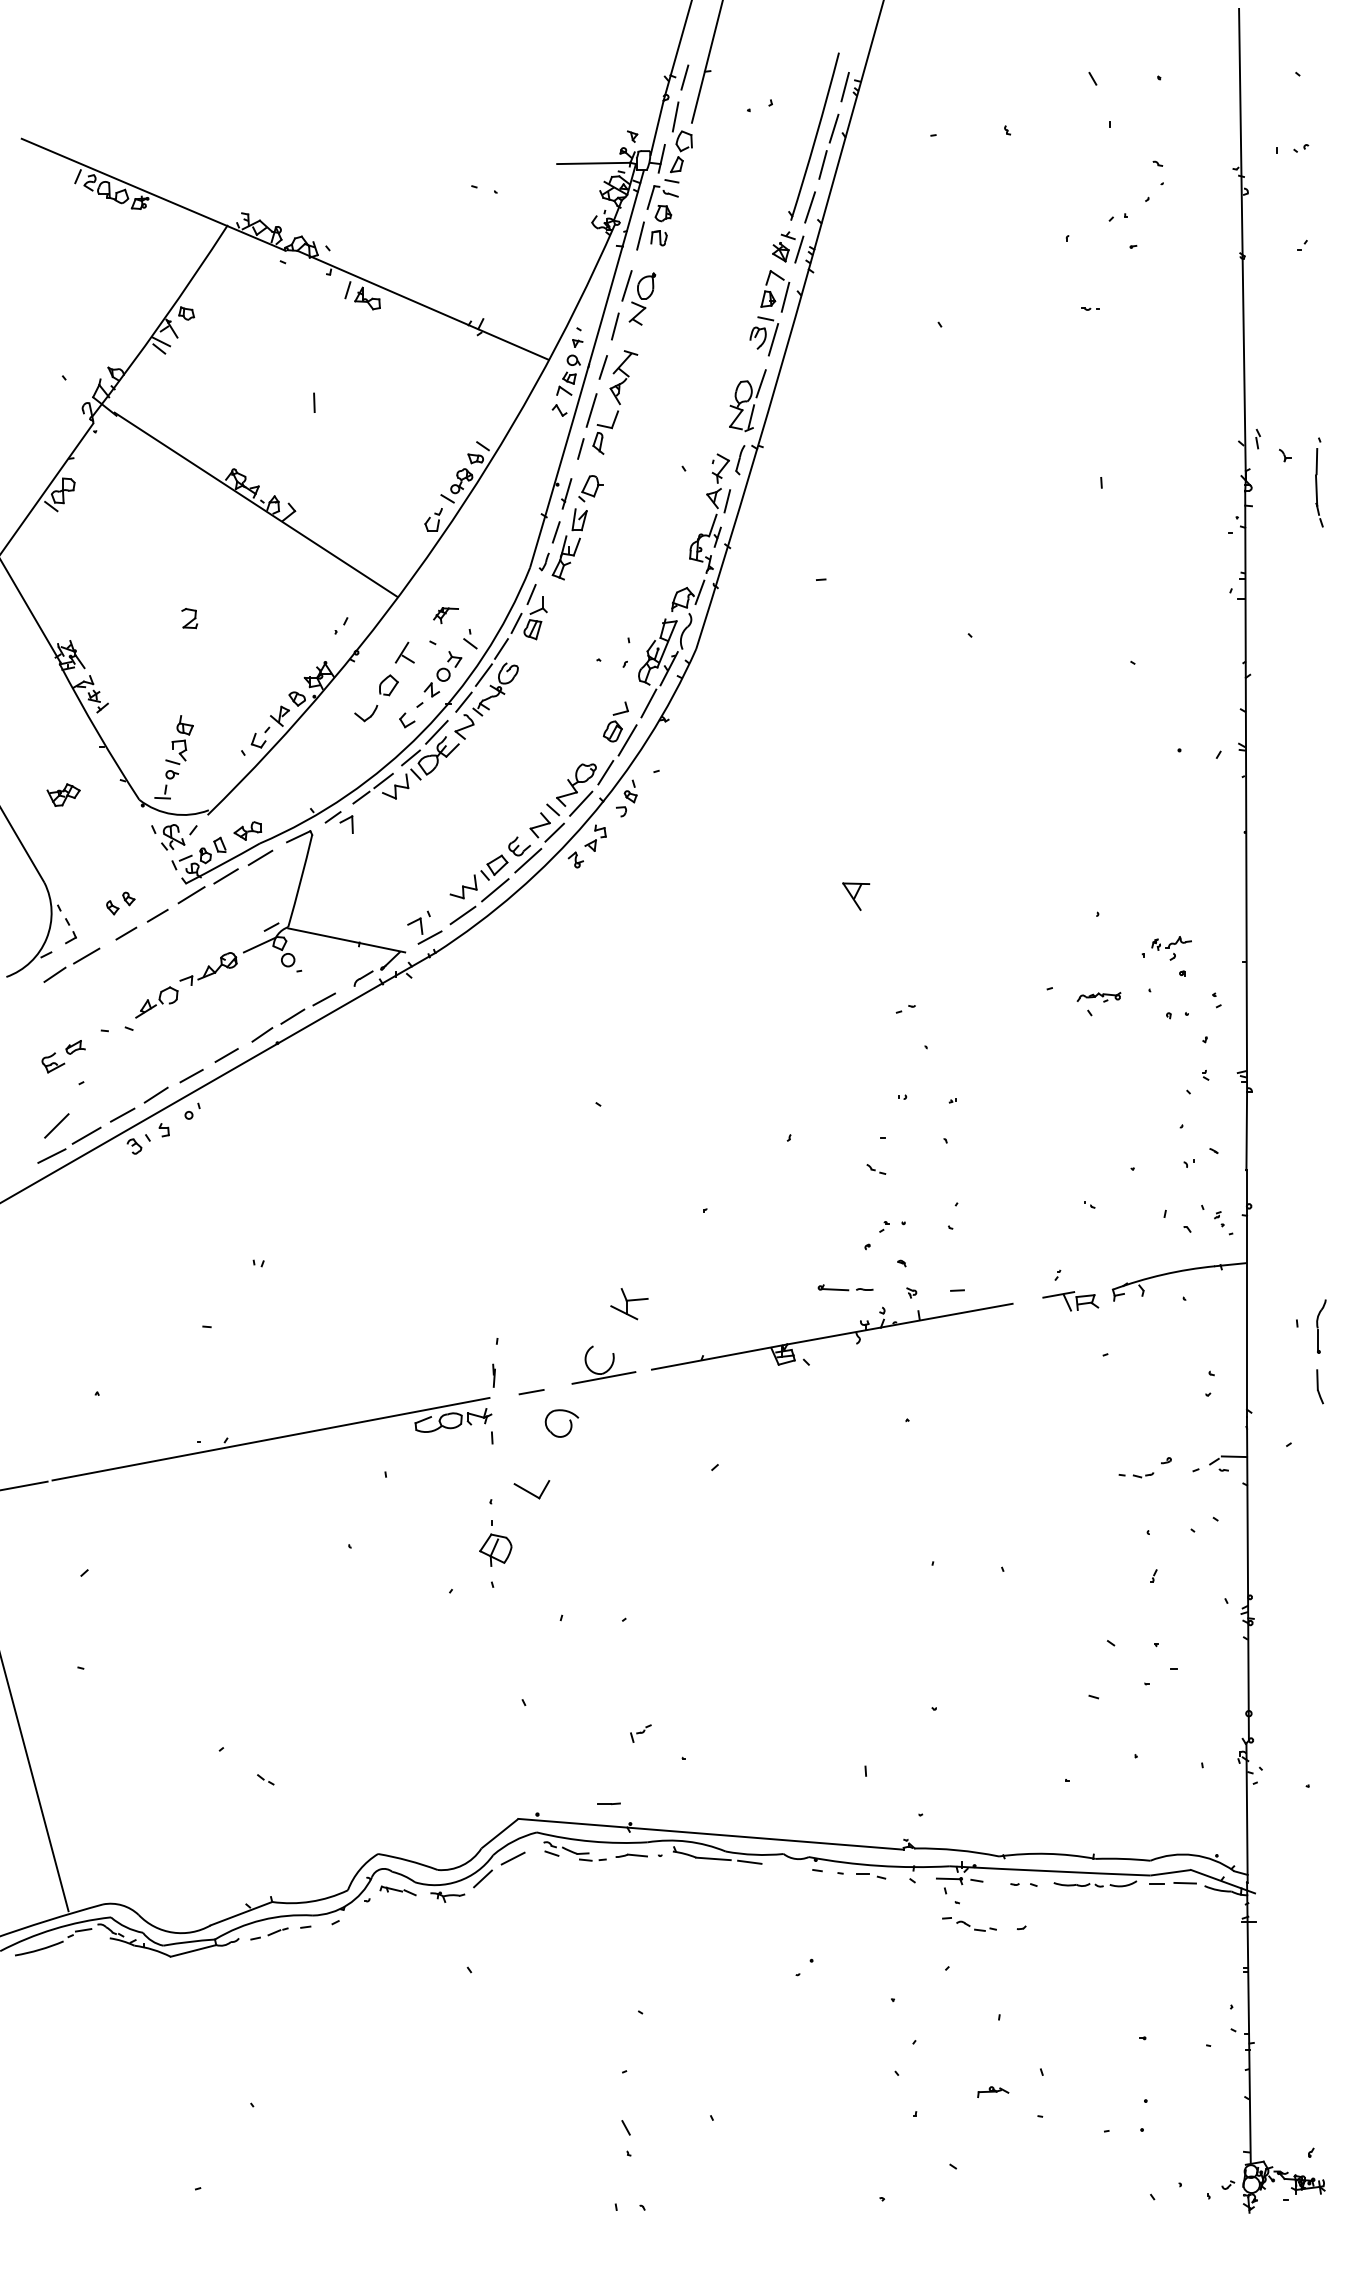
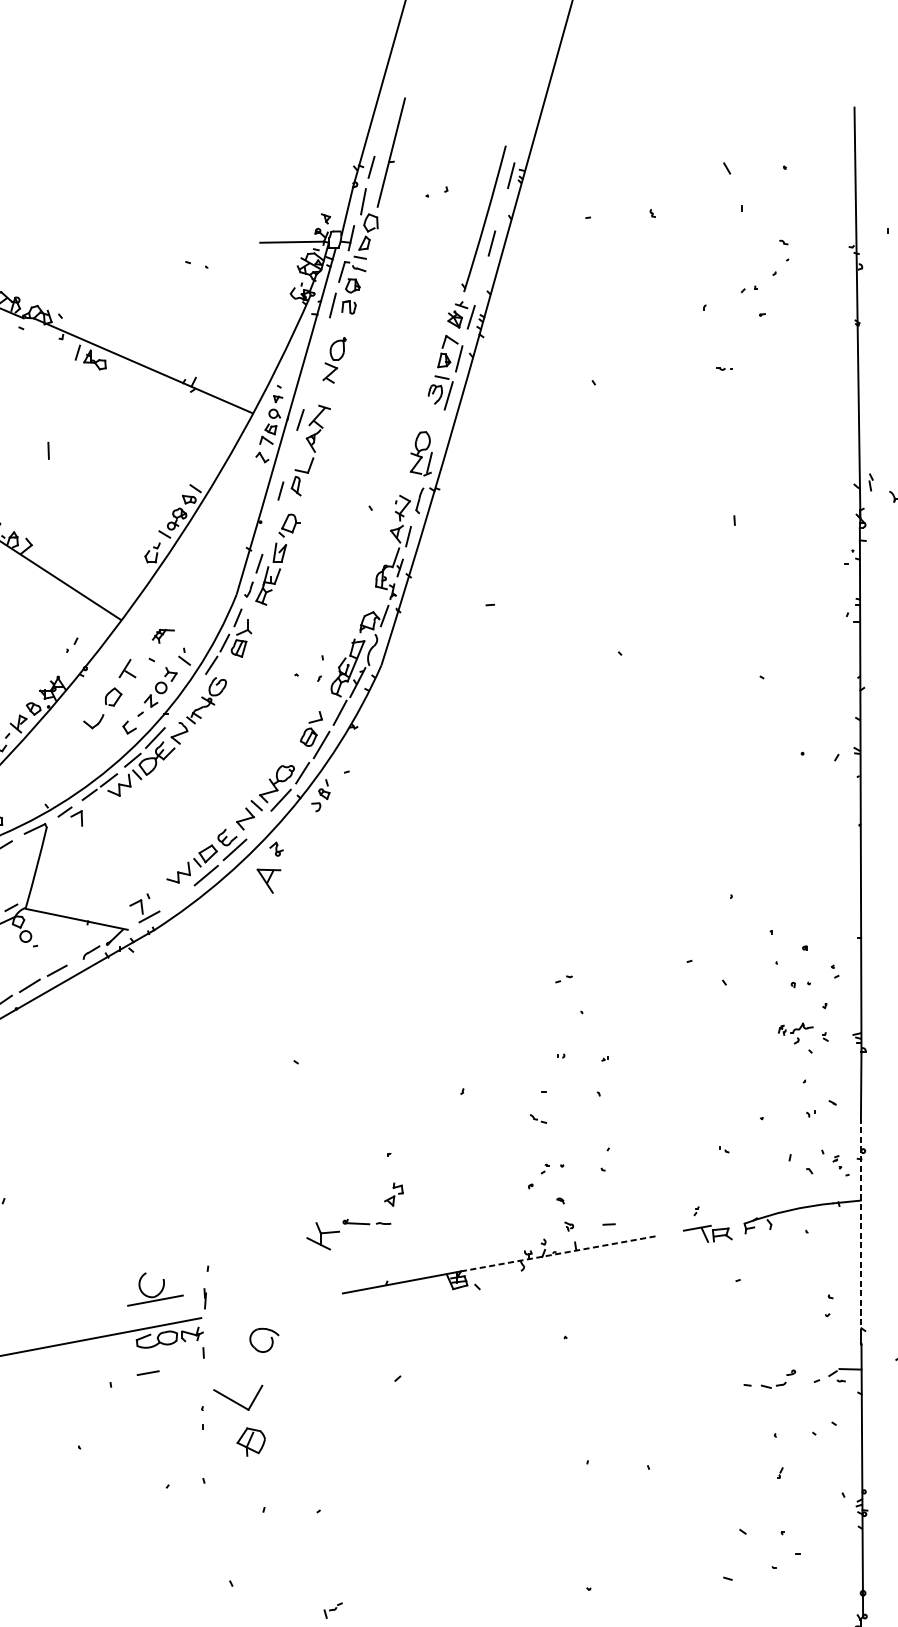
line: (833, 128) -> (501, 211), removed
line: (810, 207) -> (481, 280), removed
line: (626, 285) -> (320, 348), removed
line: (614, 326) -> (310, 384), removed
line: (760, 383) -> (437, 433), removed
line: (591, 410) -> (290, 457), removed
part: (566, 493) -> (268, 529), removed
line: (483, 674) -> (196, 687), removed
line: (463, 701) -> (178, 711), removed
line: (554, 832) -> (257, 825), removed
part: (595, 837) -> (393, 1193), moved
part: (856, 896) -> (269, 881), moved
line: (462, 915) -> (177, 897), removed
part: (1171, 948) -> (795, 1033), moved
part: (1098, 997) -> (732, 969), removed
part: (845, 1287) -> (366, 1221), moved
line: (1247, 1293) -> (861, 1227), solid -> dashed
line: (900, 1324) -> (559, 1254), solid -> dashed
part: (608, 1368) -> (159, 1292), moved
line: (531, 1392) -> (148, 1373), moved
part: (1136, 1475) -> (765, 1385), size x1.4
part: (531, 1489) -> (237, 1397), size x1.6
part: (495, 1549) -> (250, 1441), moved

